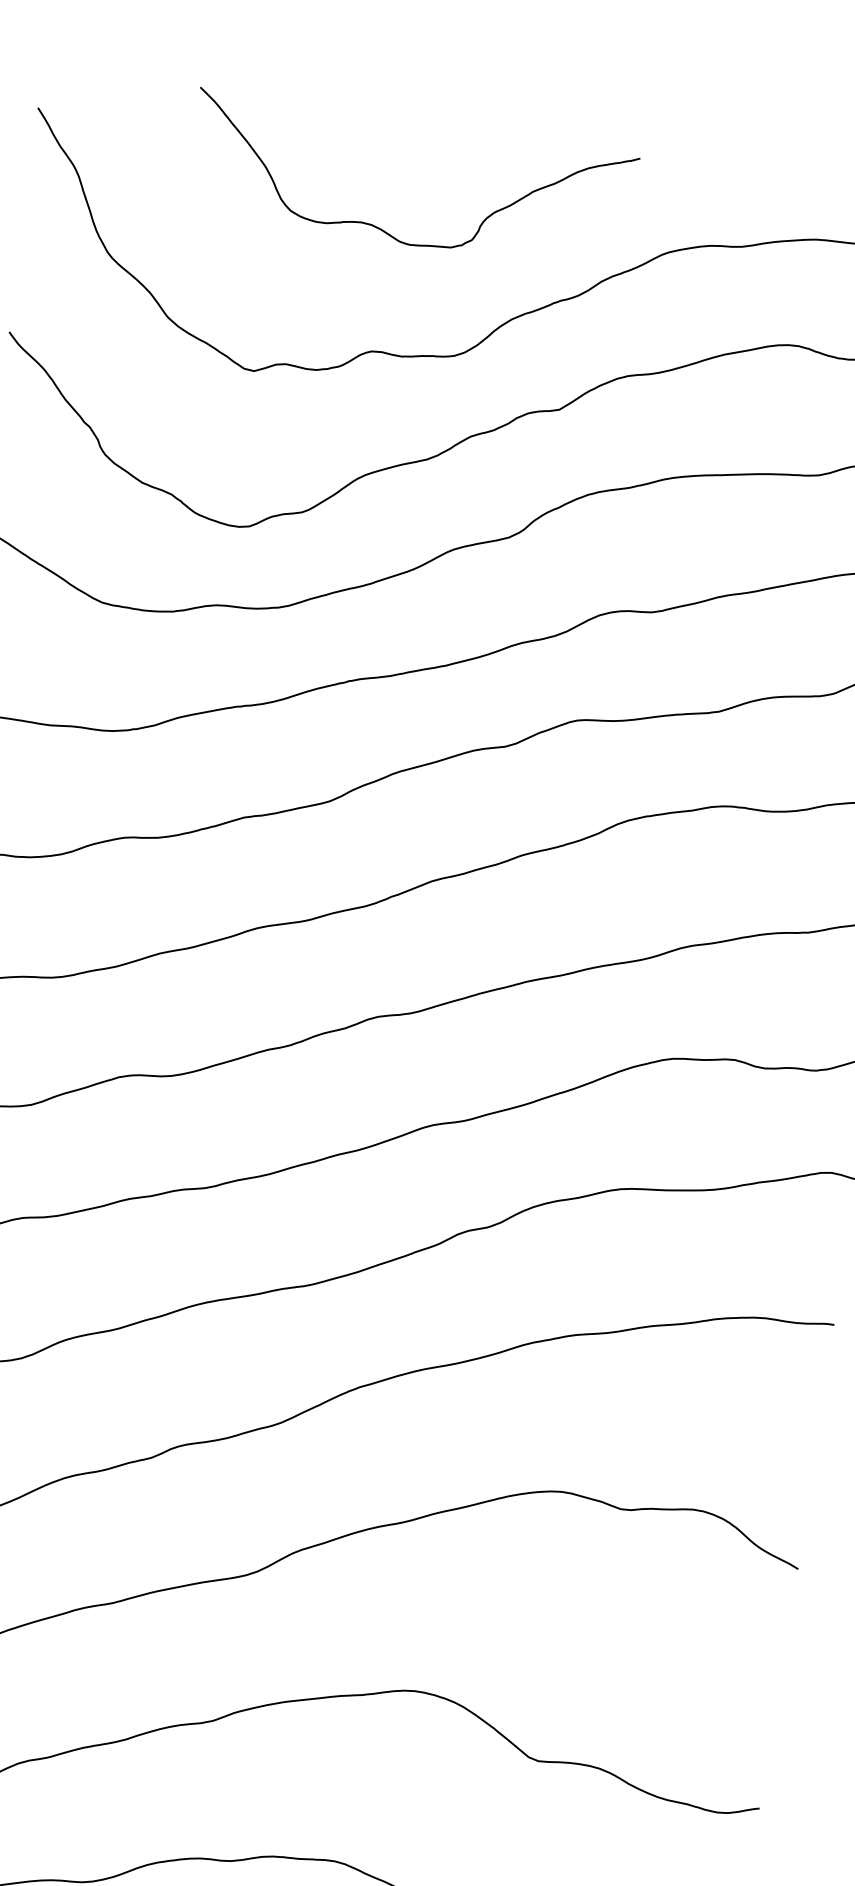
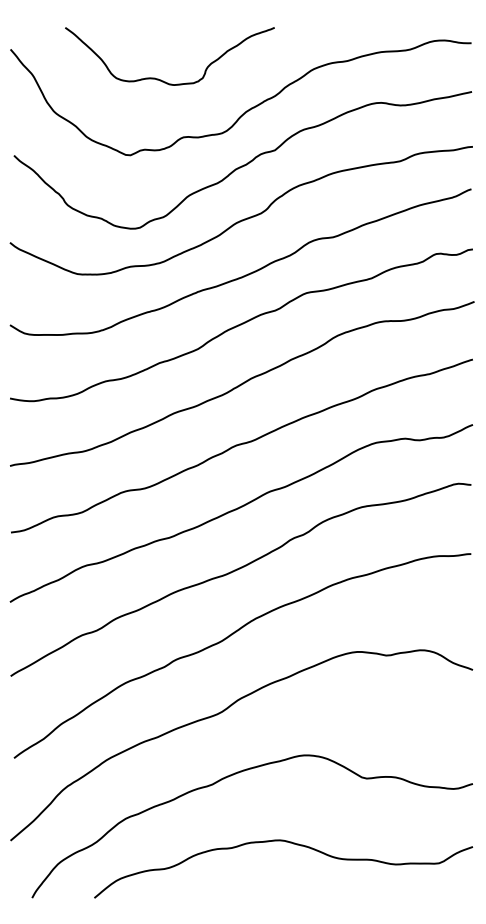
curve: (384, 228) -> (161, 79), moved

